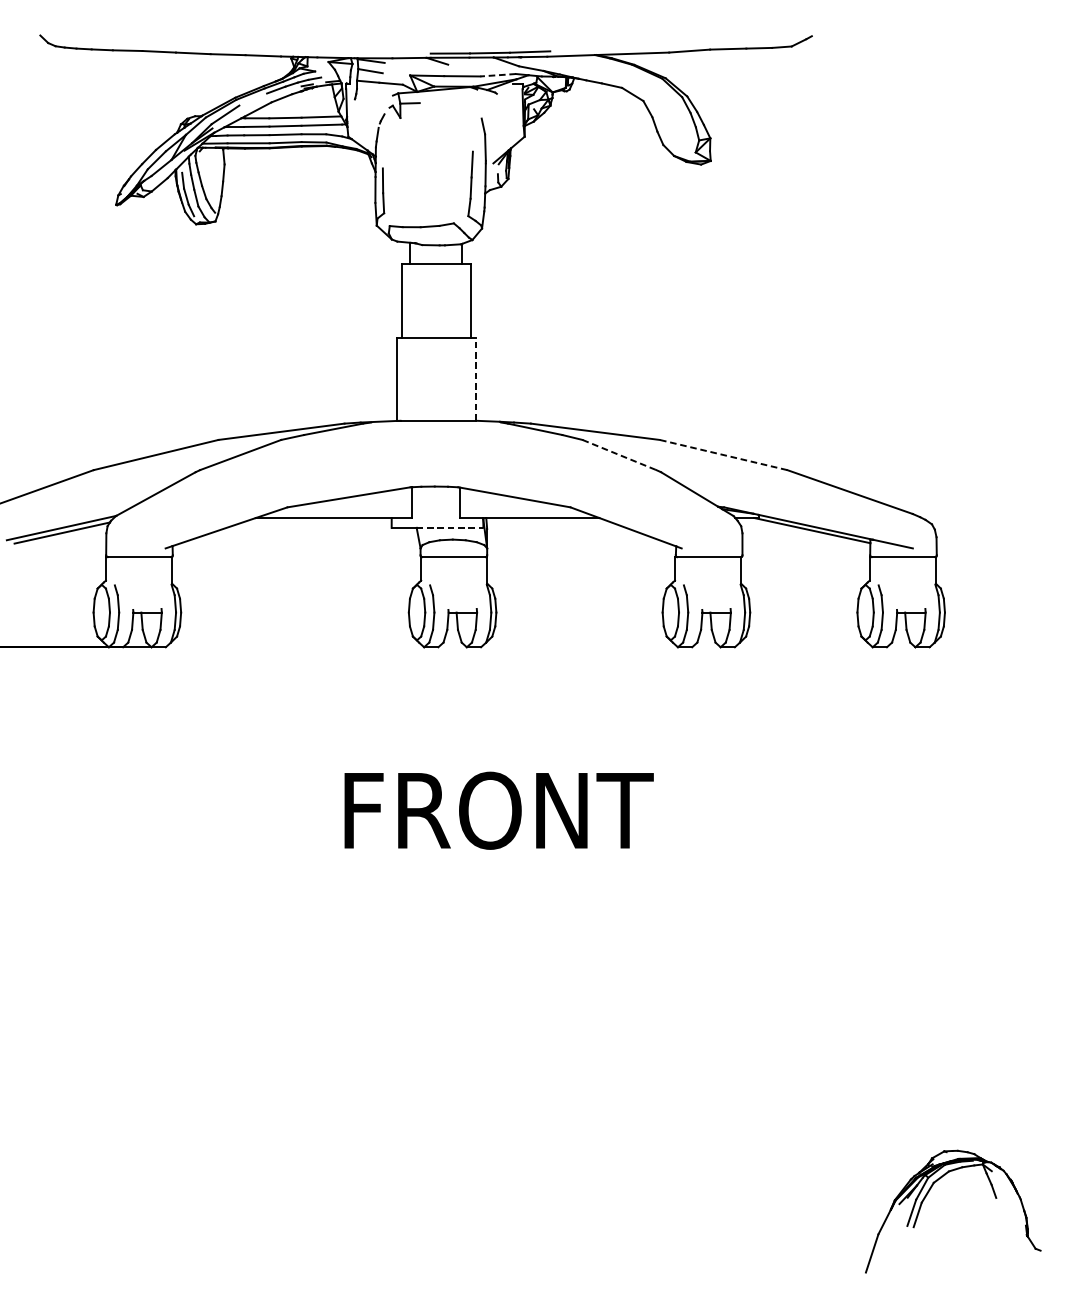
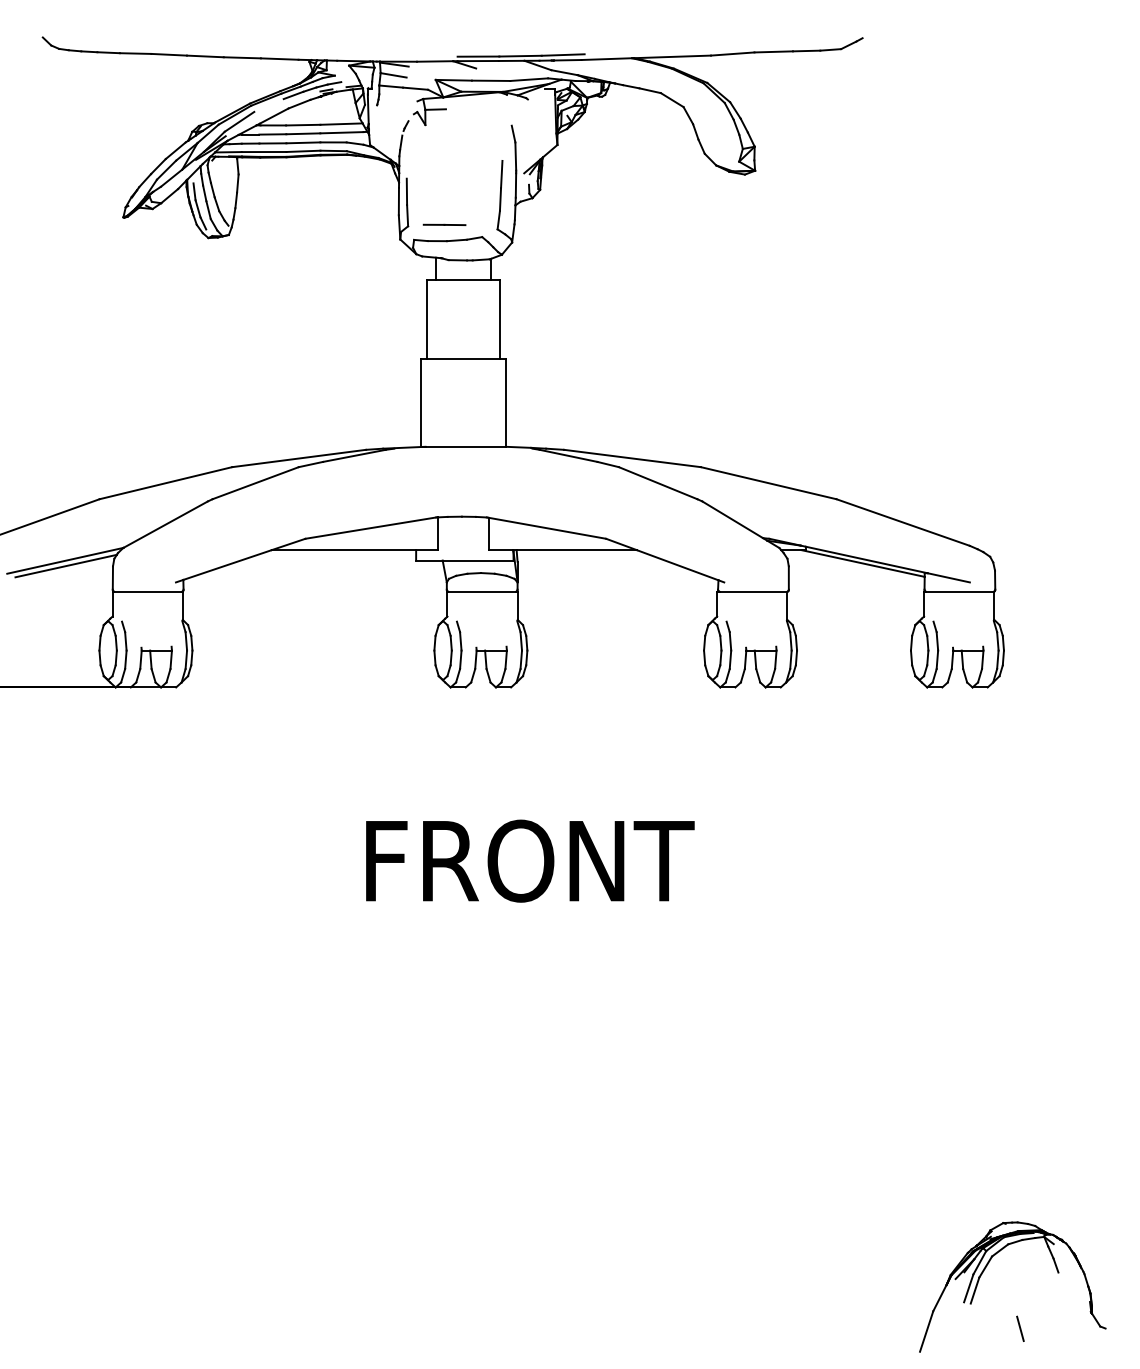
line: (498, 75) -> (529, 79), dashed -> solid
line: (418, 211) -> (444, 224), added
line: (475, 379) -> (505, 402), dashed -> solid
line: (619, 455) -> (658, 483), dashed -> solid
line: (723, 455) -> (768, 483), dashed -> solid
line: (450, 527) -> (478, 560), dashed -> solid
line: (960, 1250) -> (1020, 1328), added

